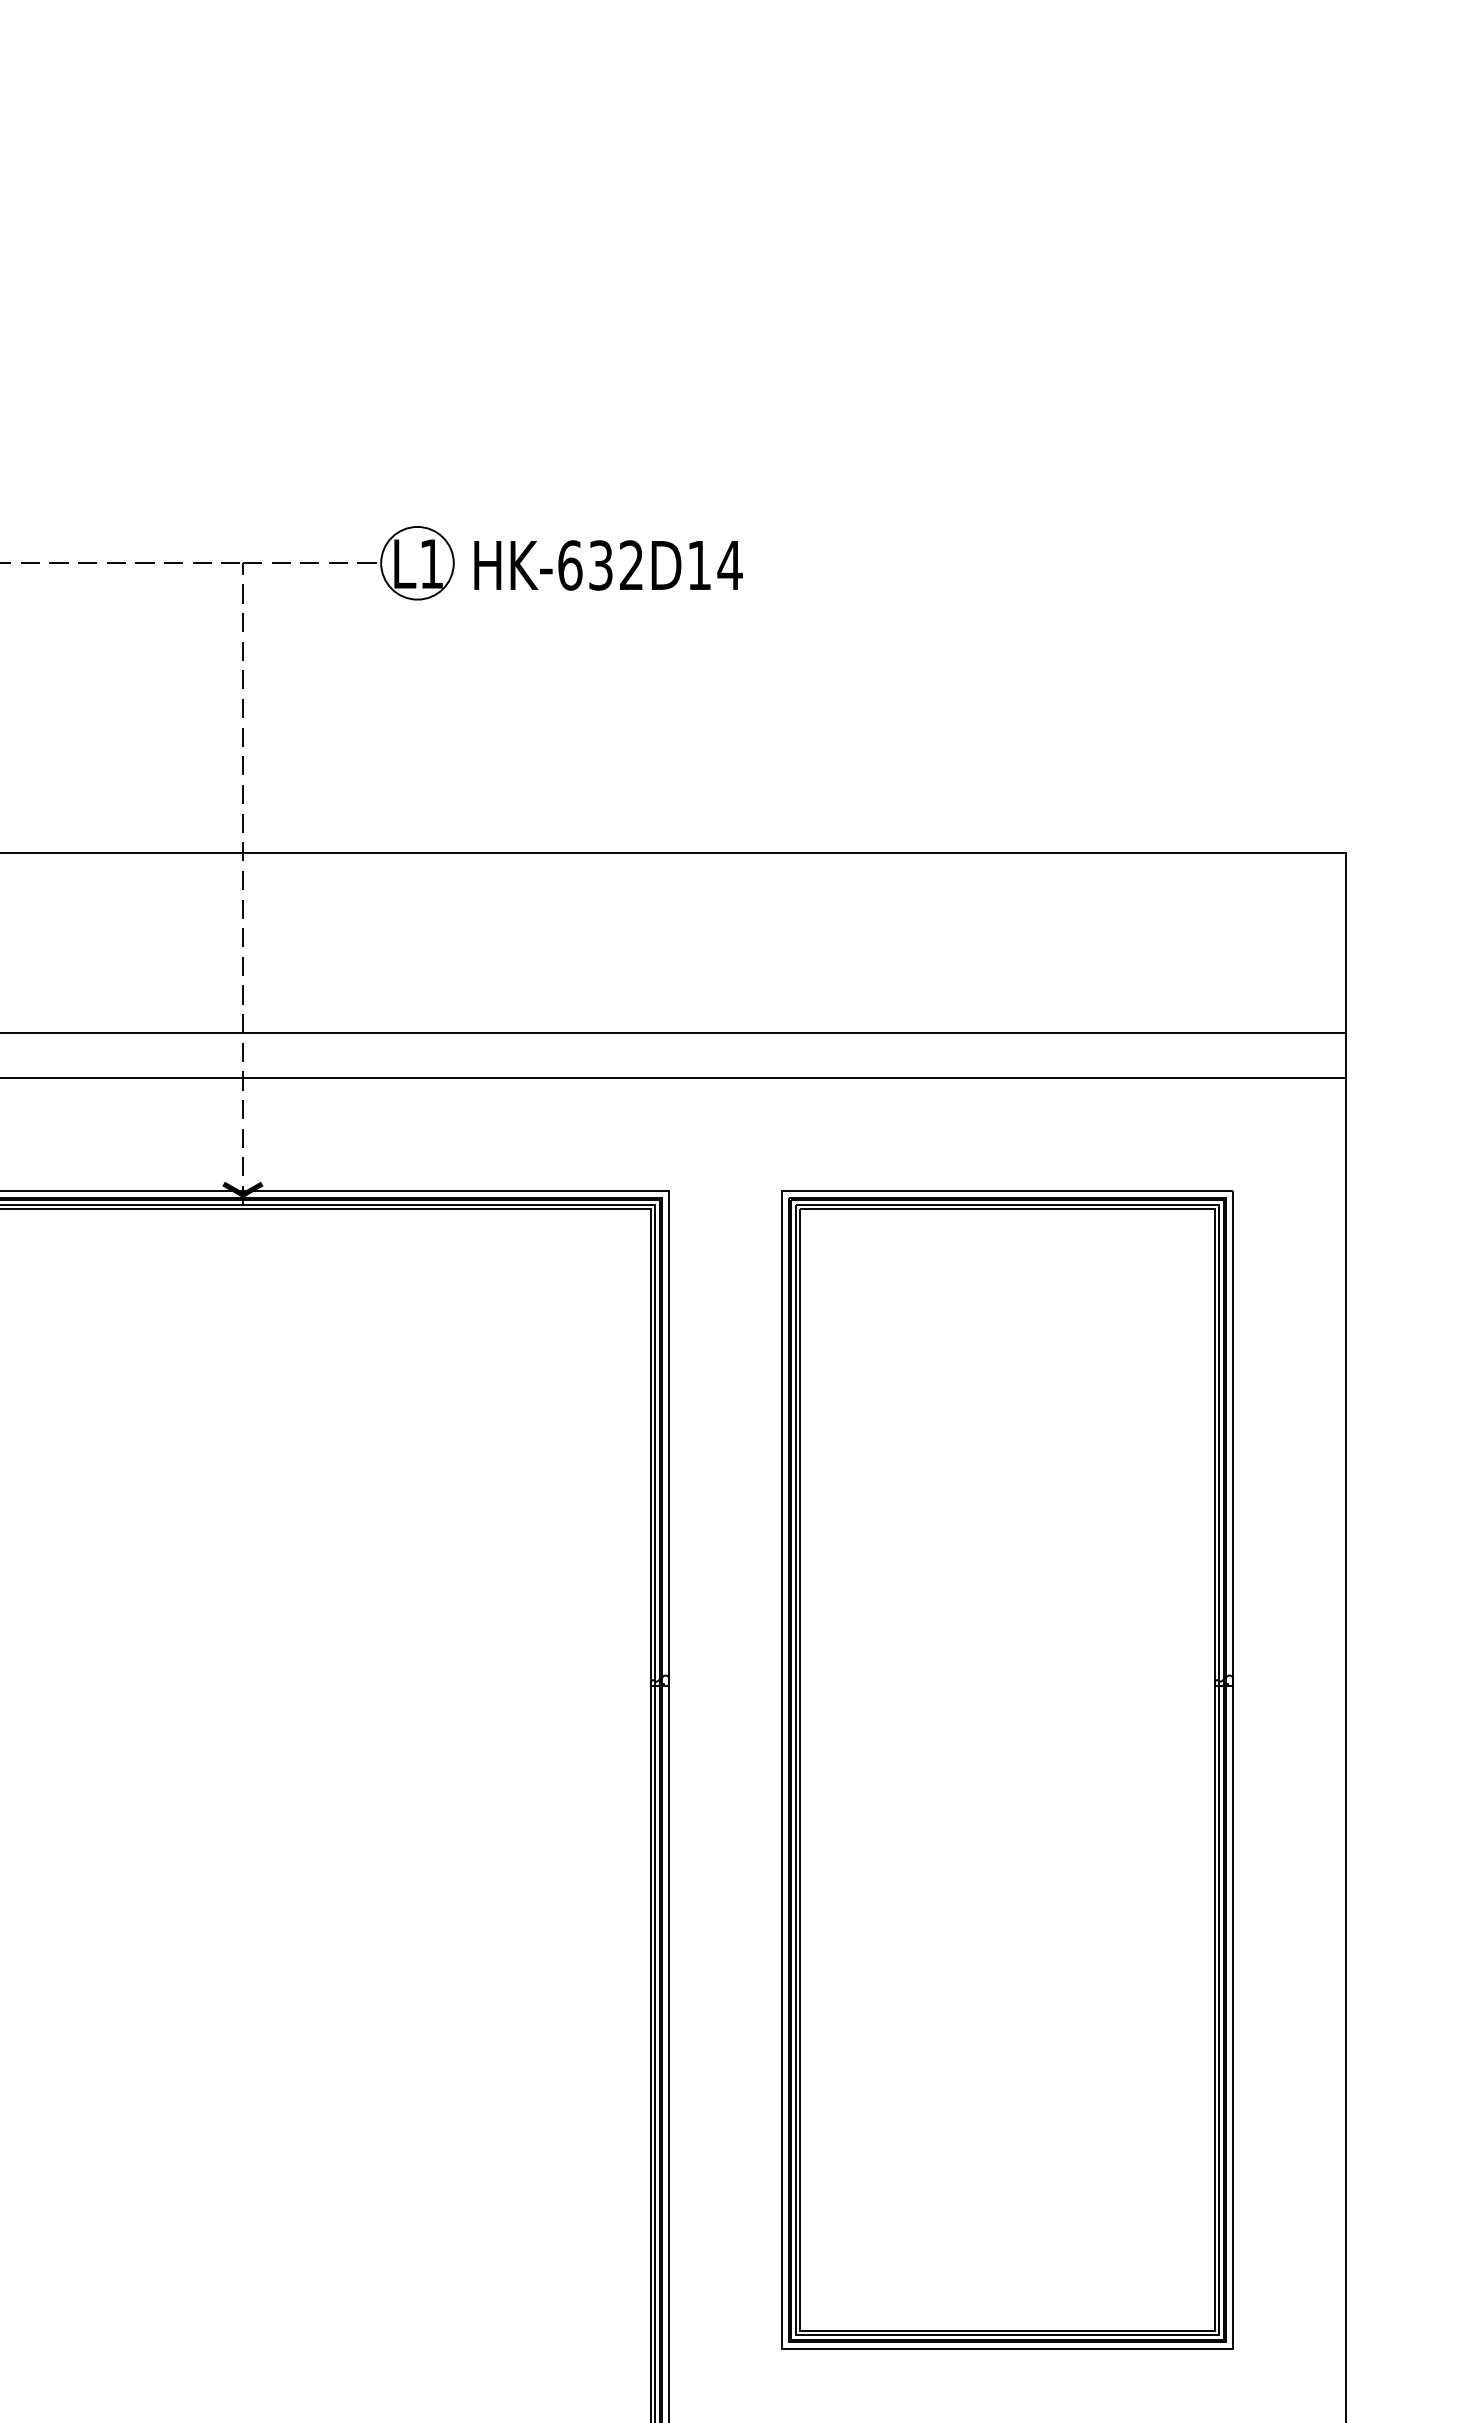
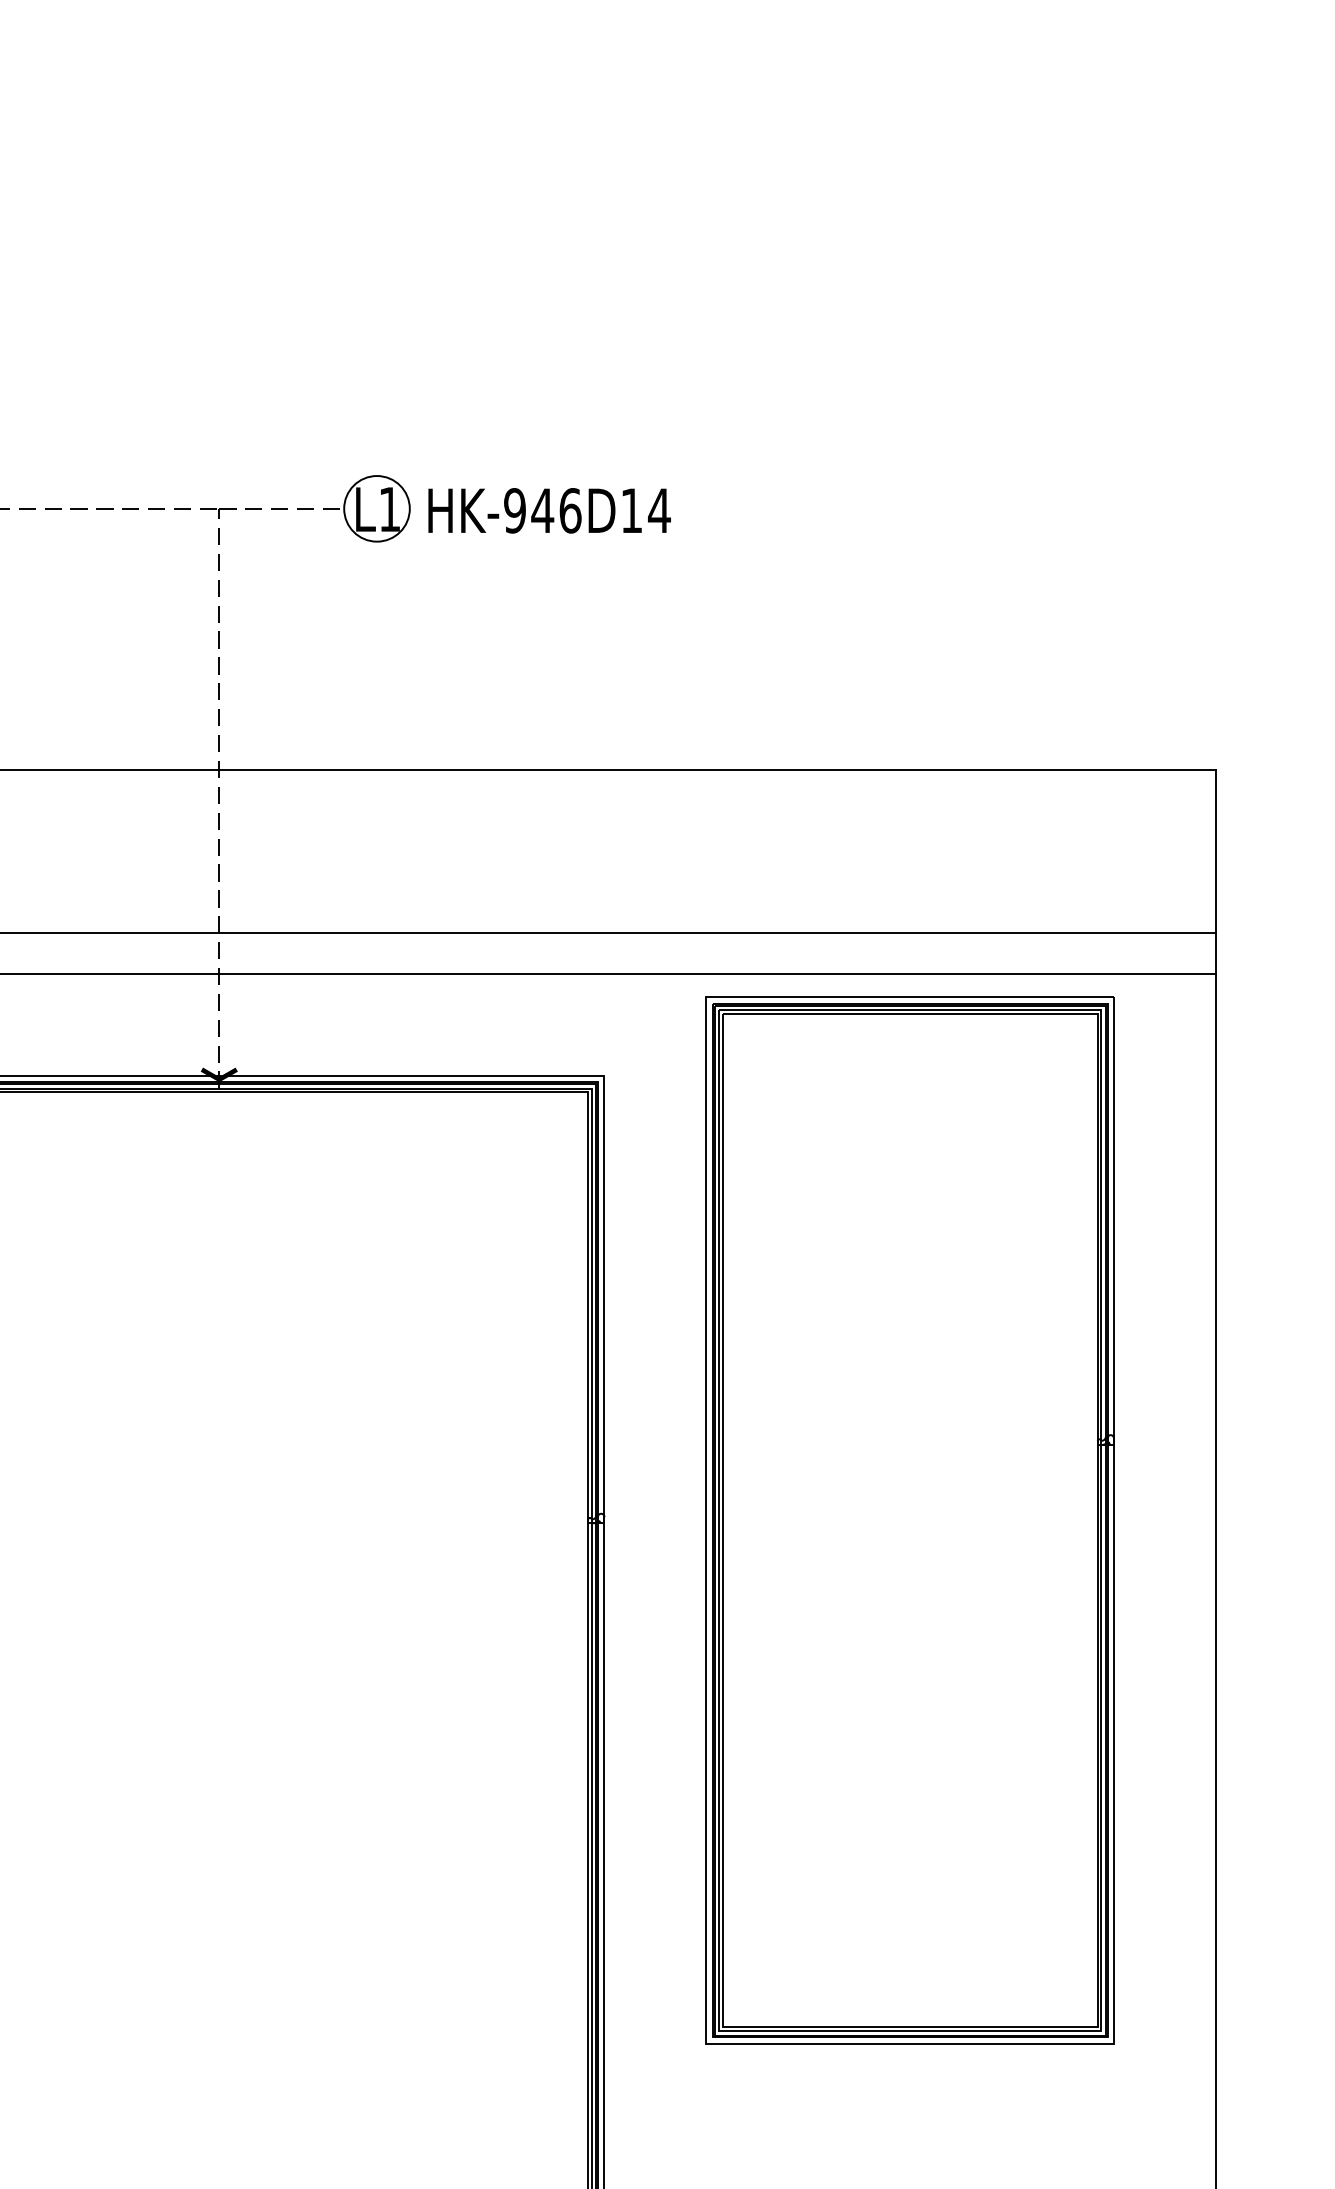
text: (600, 565) -> (542, 510), HK-632D14 -> HK-946D14
part: (1007, 1769) -> (910, 1520), moved

